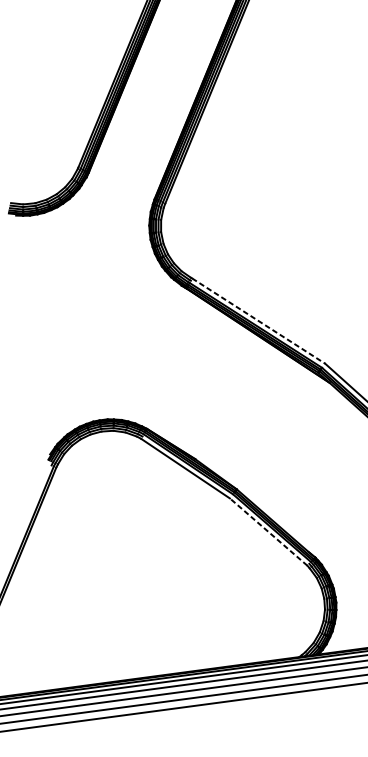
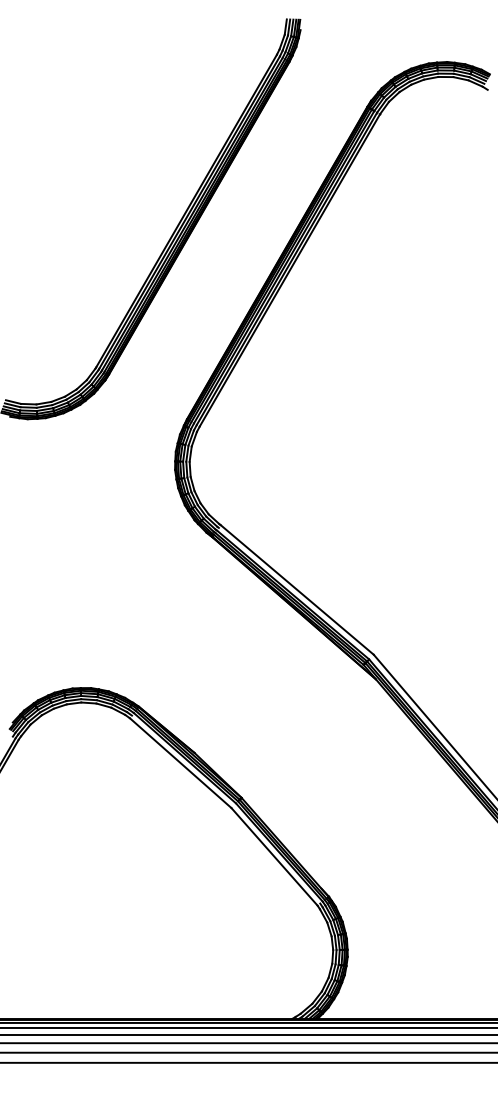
line: (258, 321) -> (297, 590), dashed -> solid
line: (268, 531) -> (274, 856), dashed -> solid

